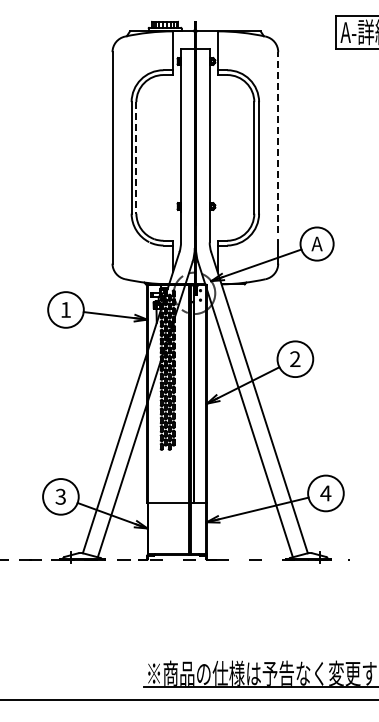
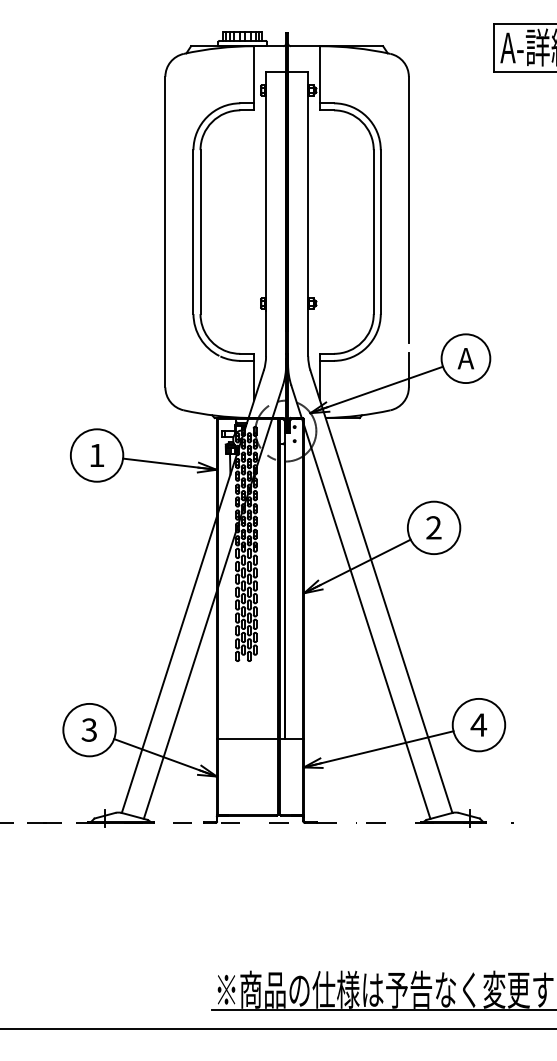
line: (278, 142) -> (409, 209), dashed -> solid
line: (136, 157) -> (200, 231), dashed -> solid

